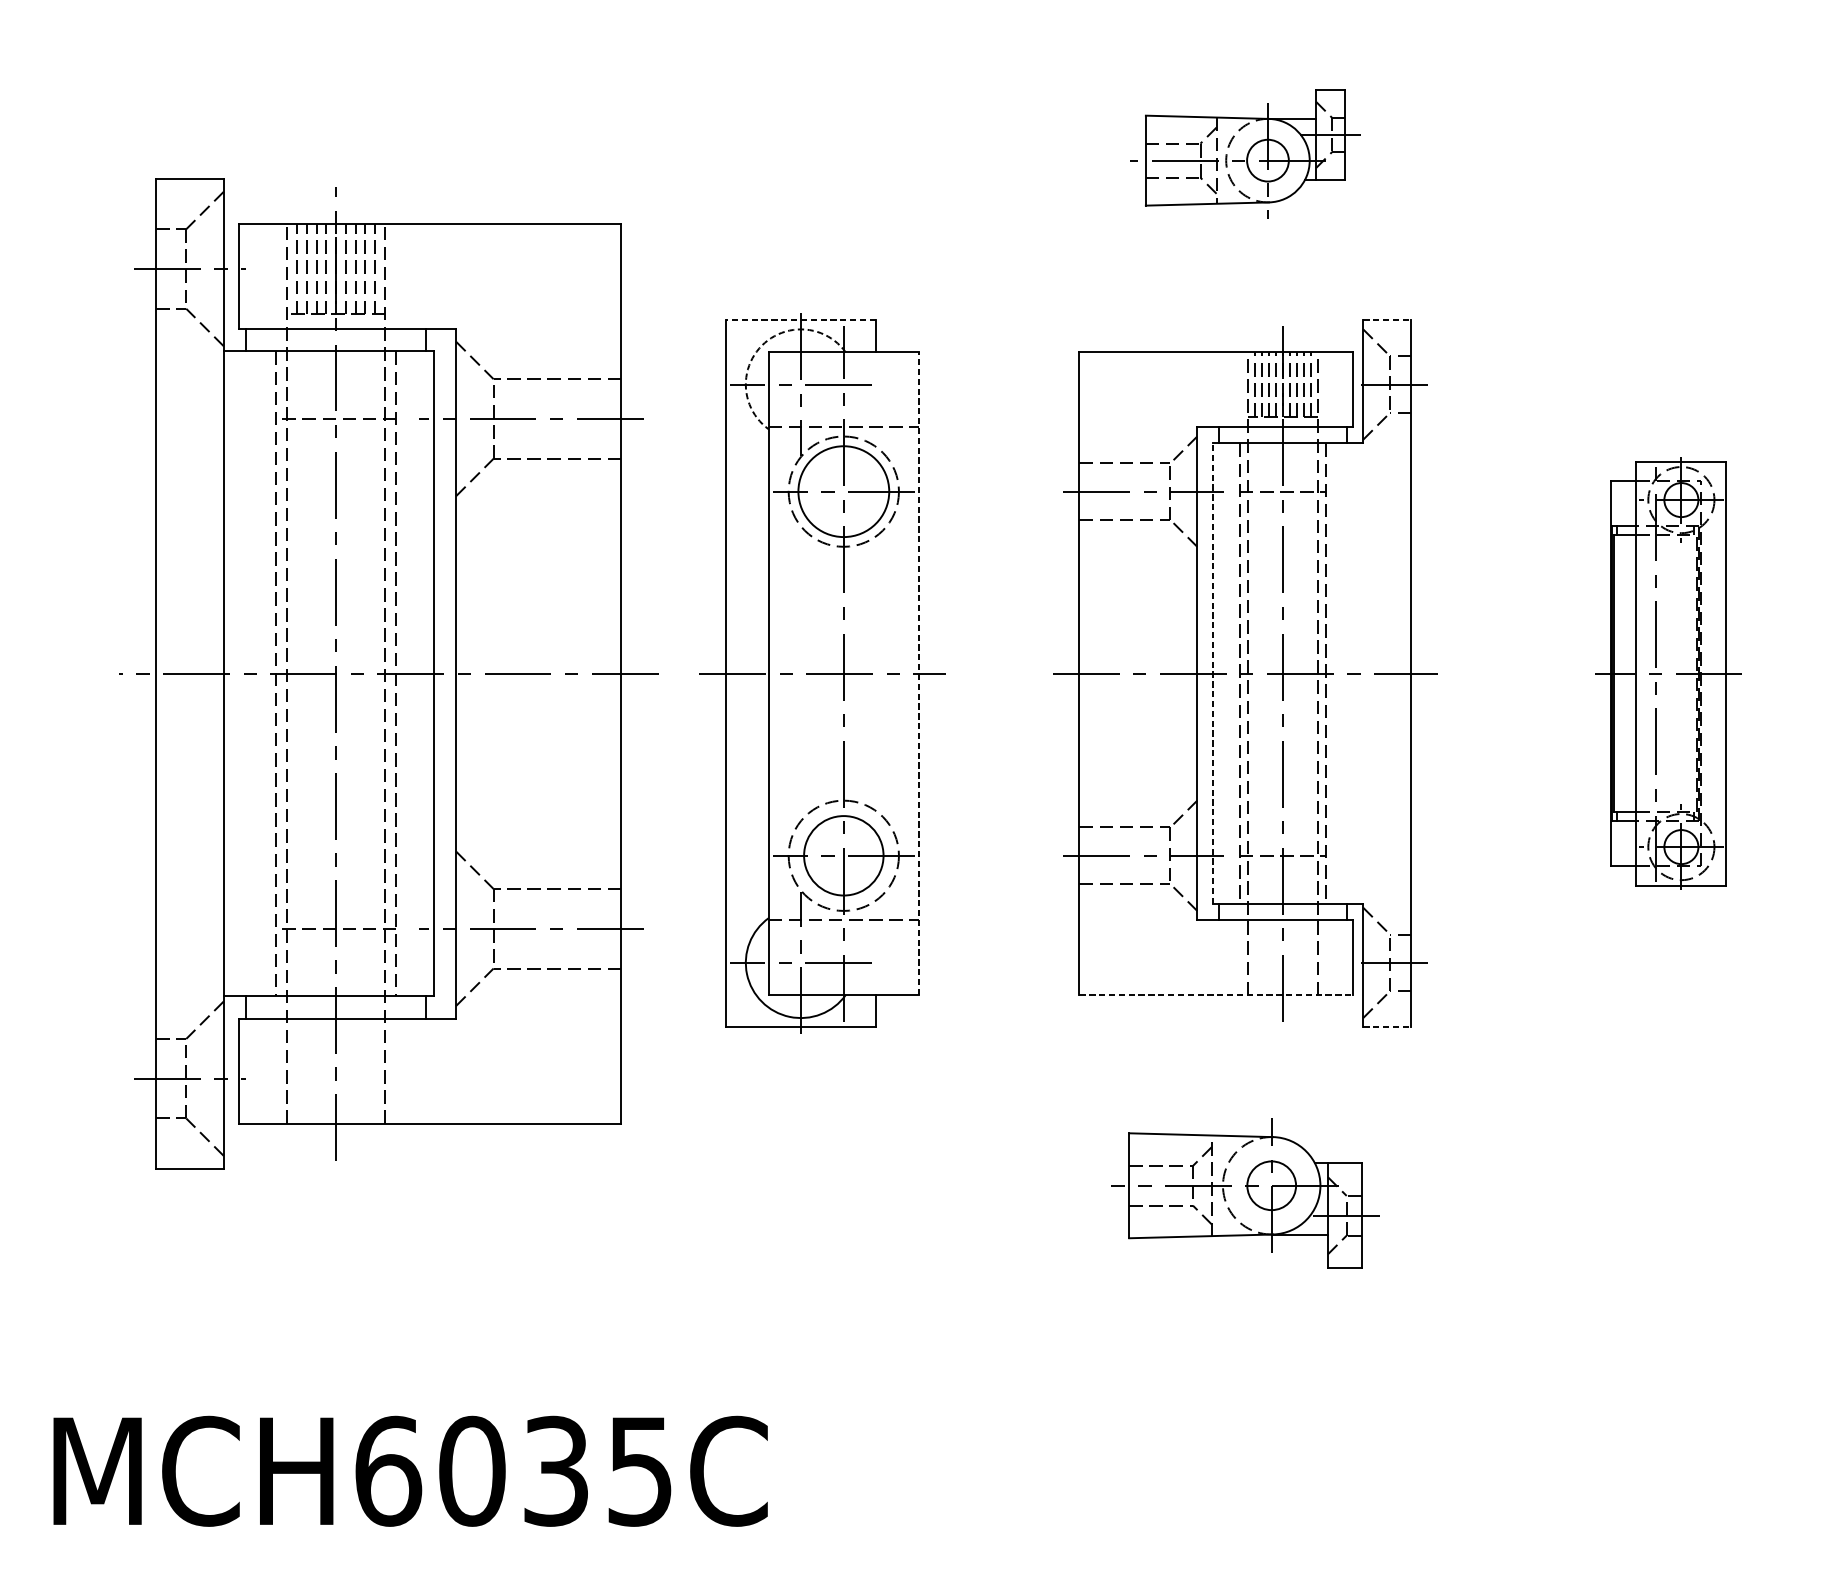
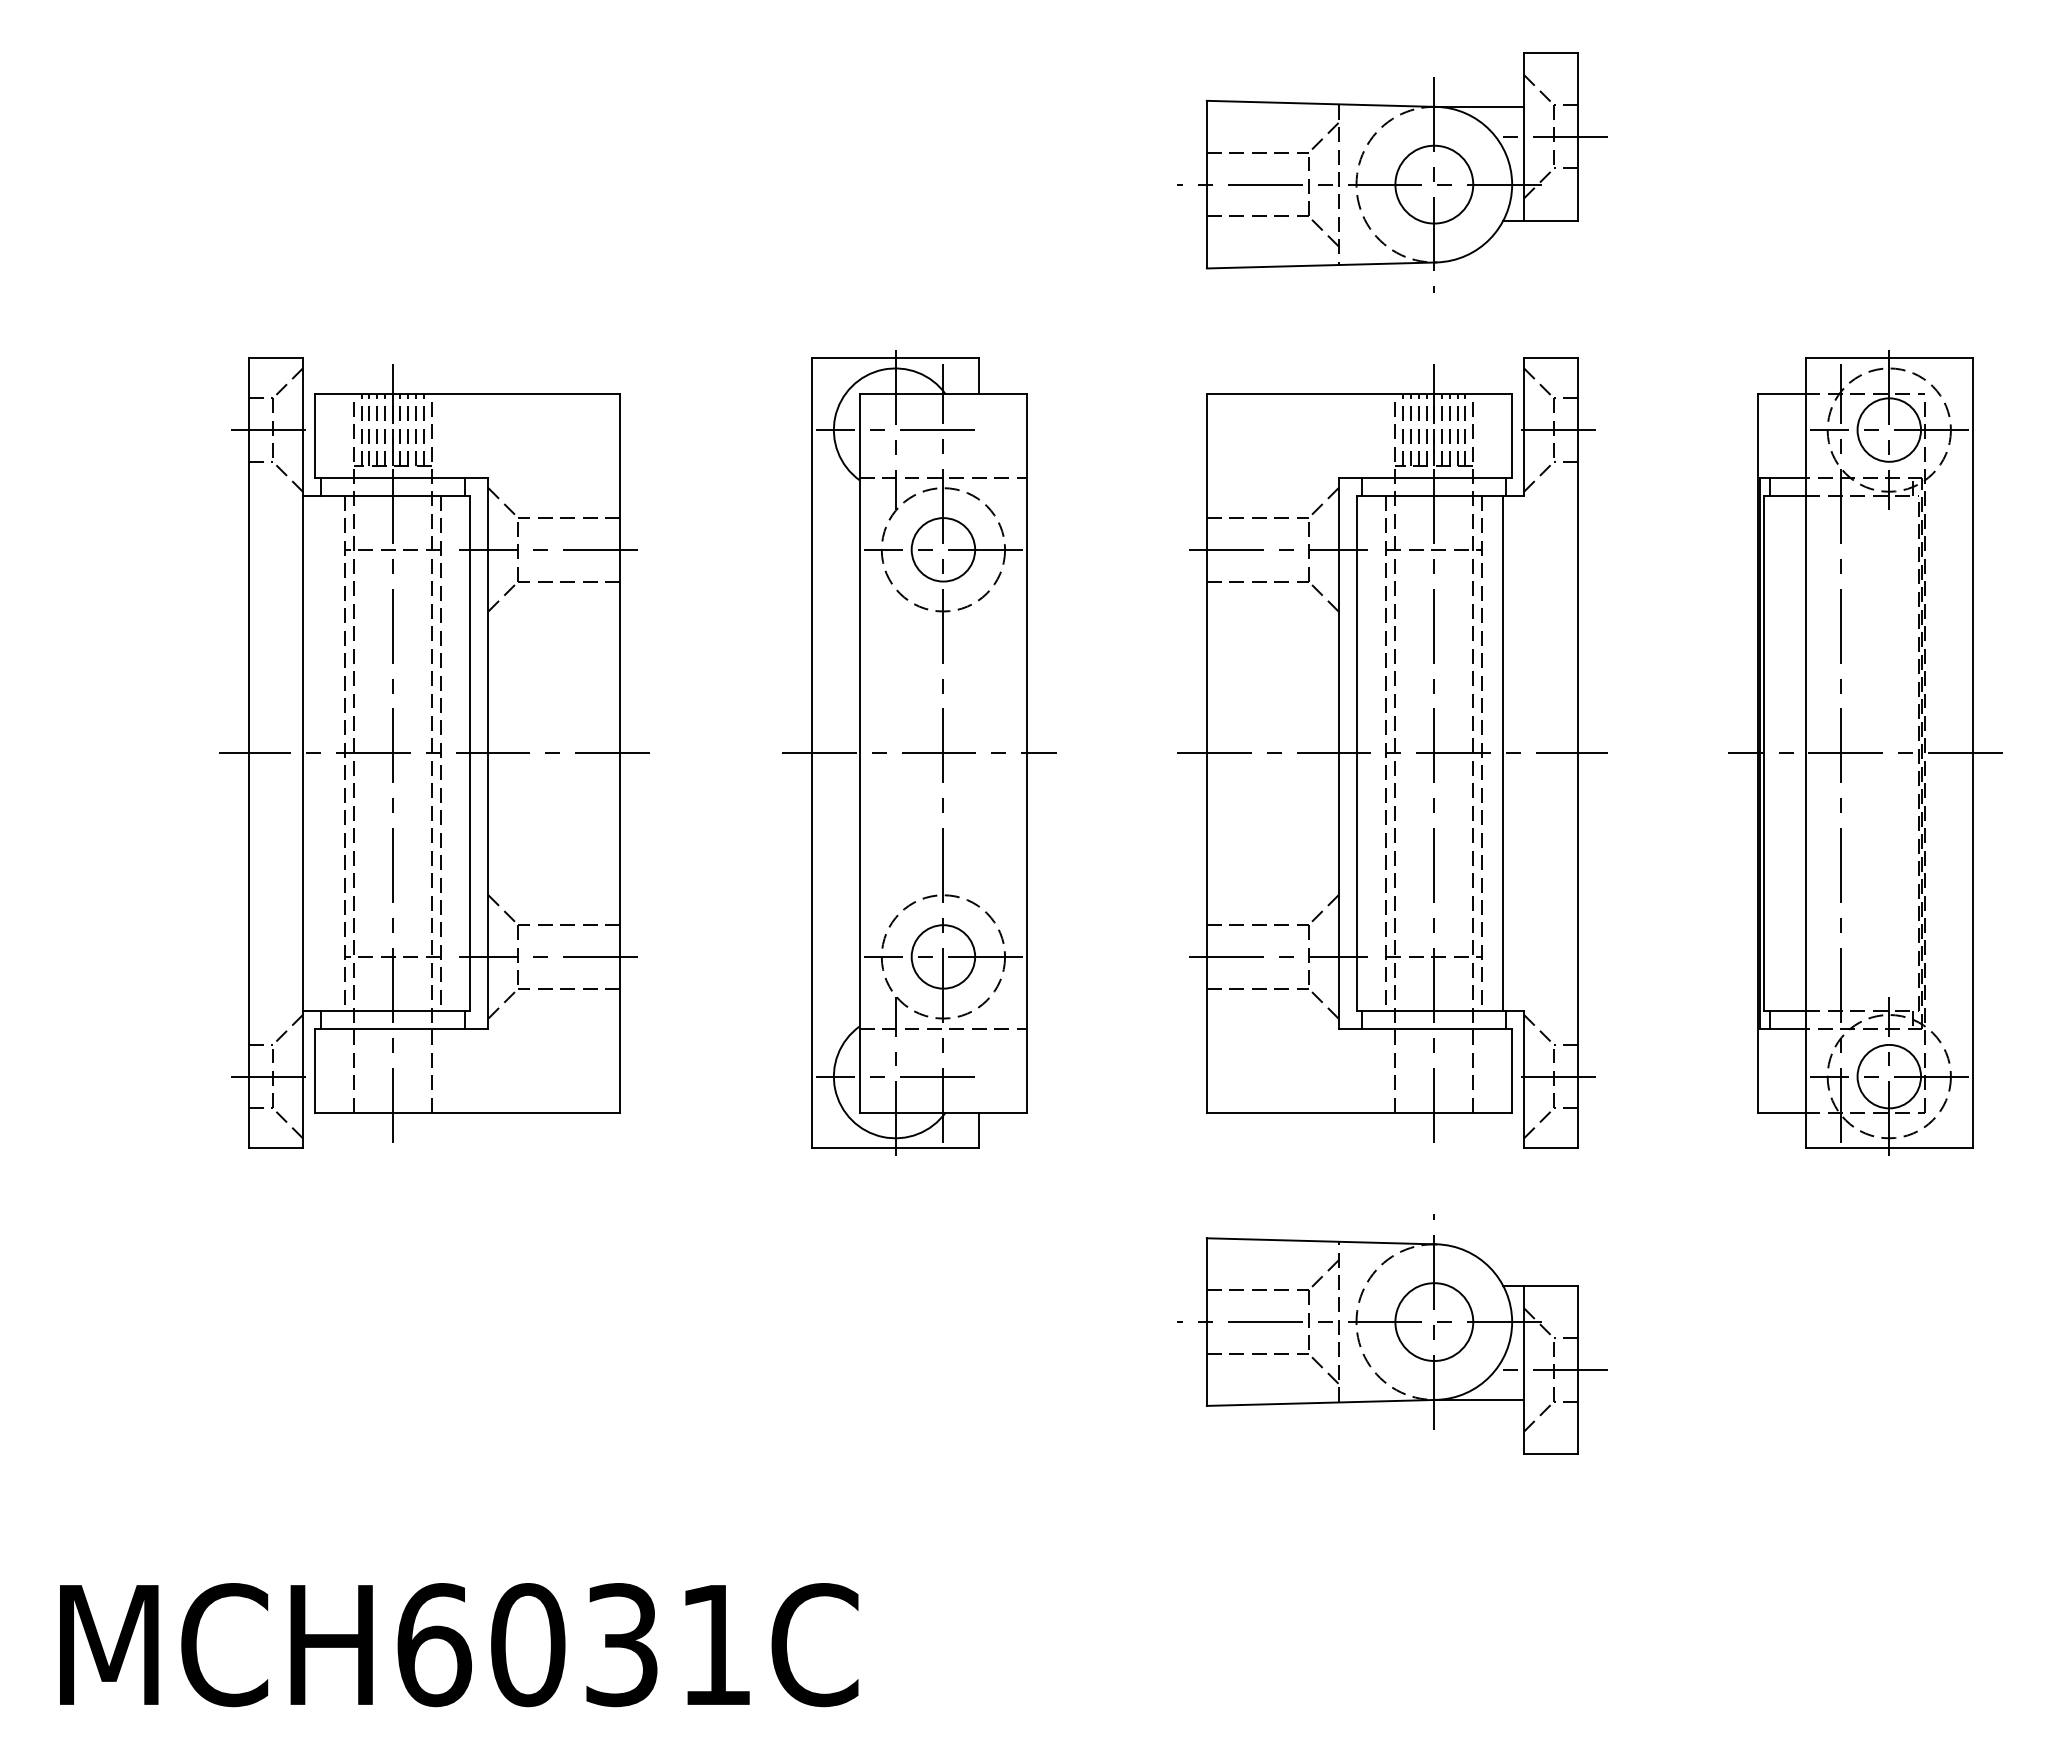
part: (1245, 154) -> (1392, 172), size x1.67
line: (800, 320) -> (895, 358), dashed -> solid
line: (1387, 320) -> (1551, 358), dashed -> solid
arc: (761, 345) -> (851, 386), dashed -> solid
circle: (843, 491) -> (943, 549), size x0.62
part: (388, 672) -> (434, 752), size x0.71
line: (919, 672) -> (1027, 752), dashed -> solid
line: (1213, 672) -> (1356, 752), dashed -> solid
line: (1344, 672) -> (1503, 752), added
part: (1668, 672) -> (1865, 752), size x1.67
circle: (843, 855) -> (943, 956), size x0.71
line: (1216, 994) -> (1359, 1112), dashed -> solid
line: (1387, 1027) -> (1551, 1148), dashed -> solid
part: (1245, 1193) -> (1392, 1334), size x1.43
text: (639, 1472) -> (715, 1646), MCH6035C -> MCH6031C

